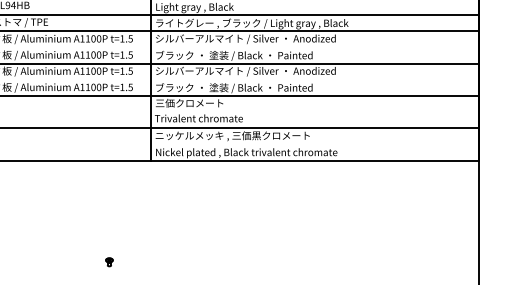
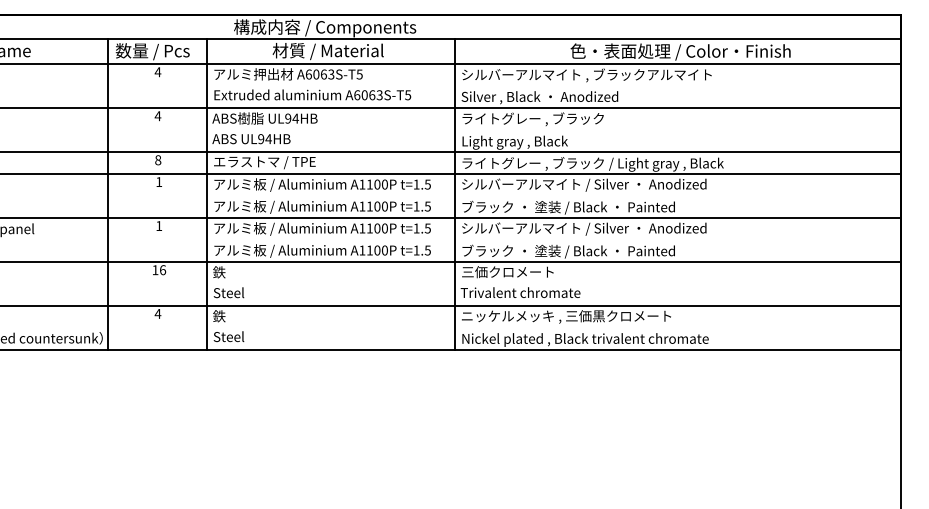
part: (109, 261) -> (398, 487), removed

